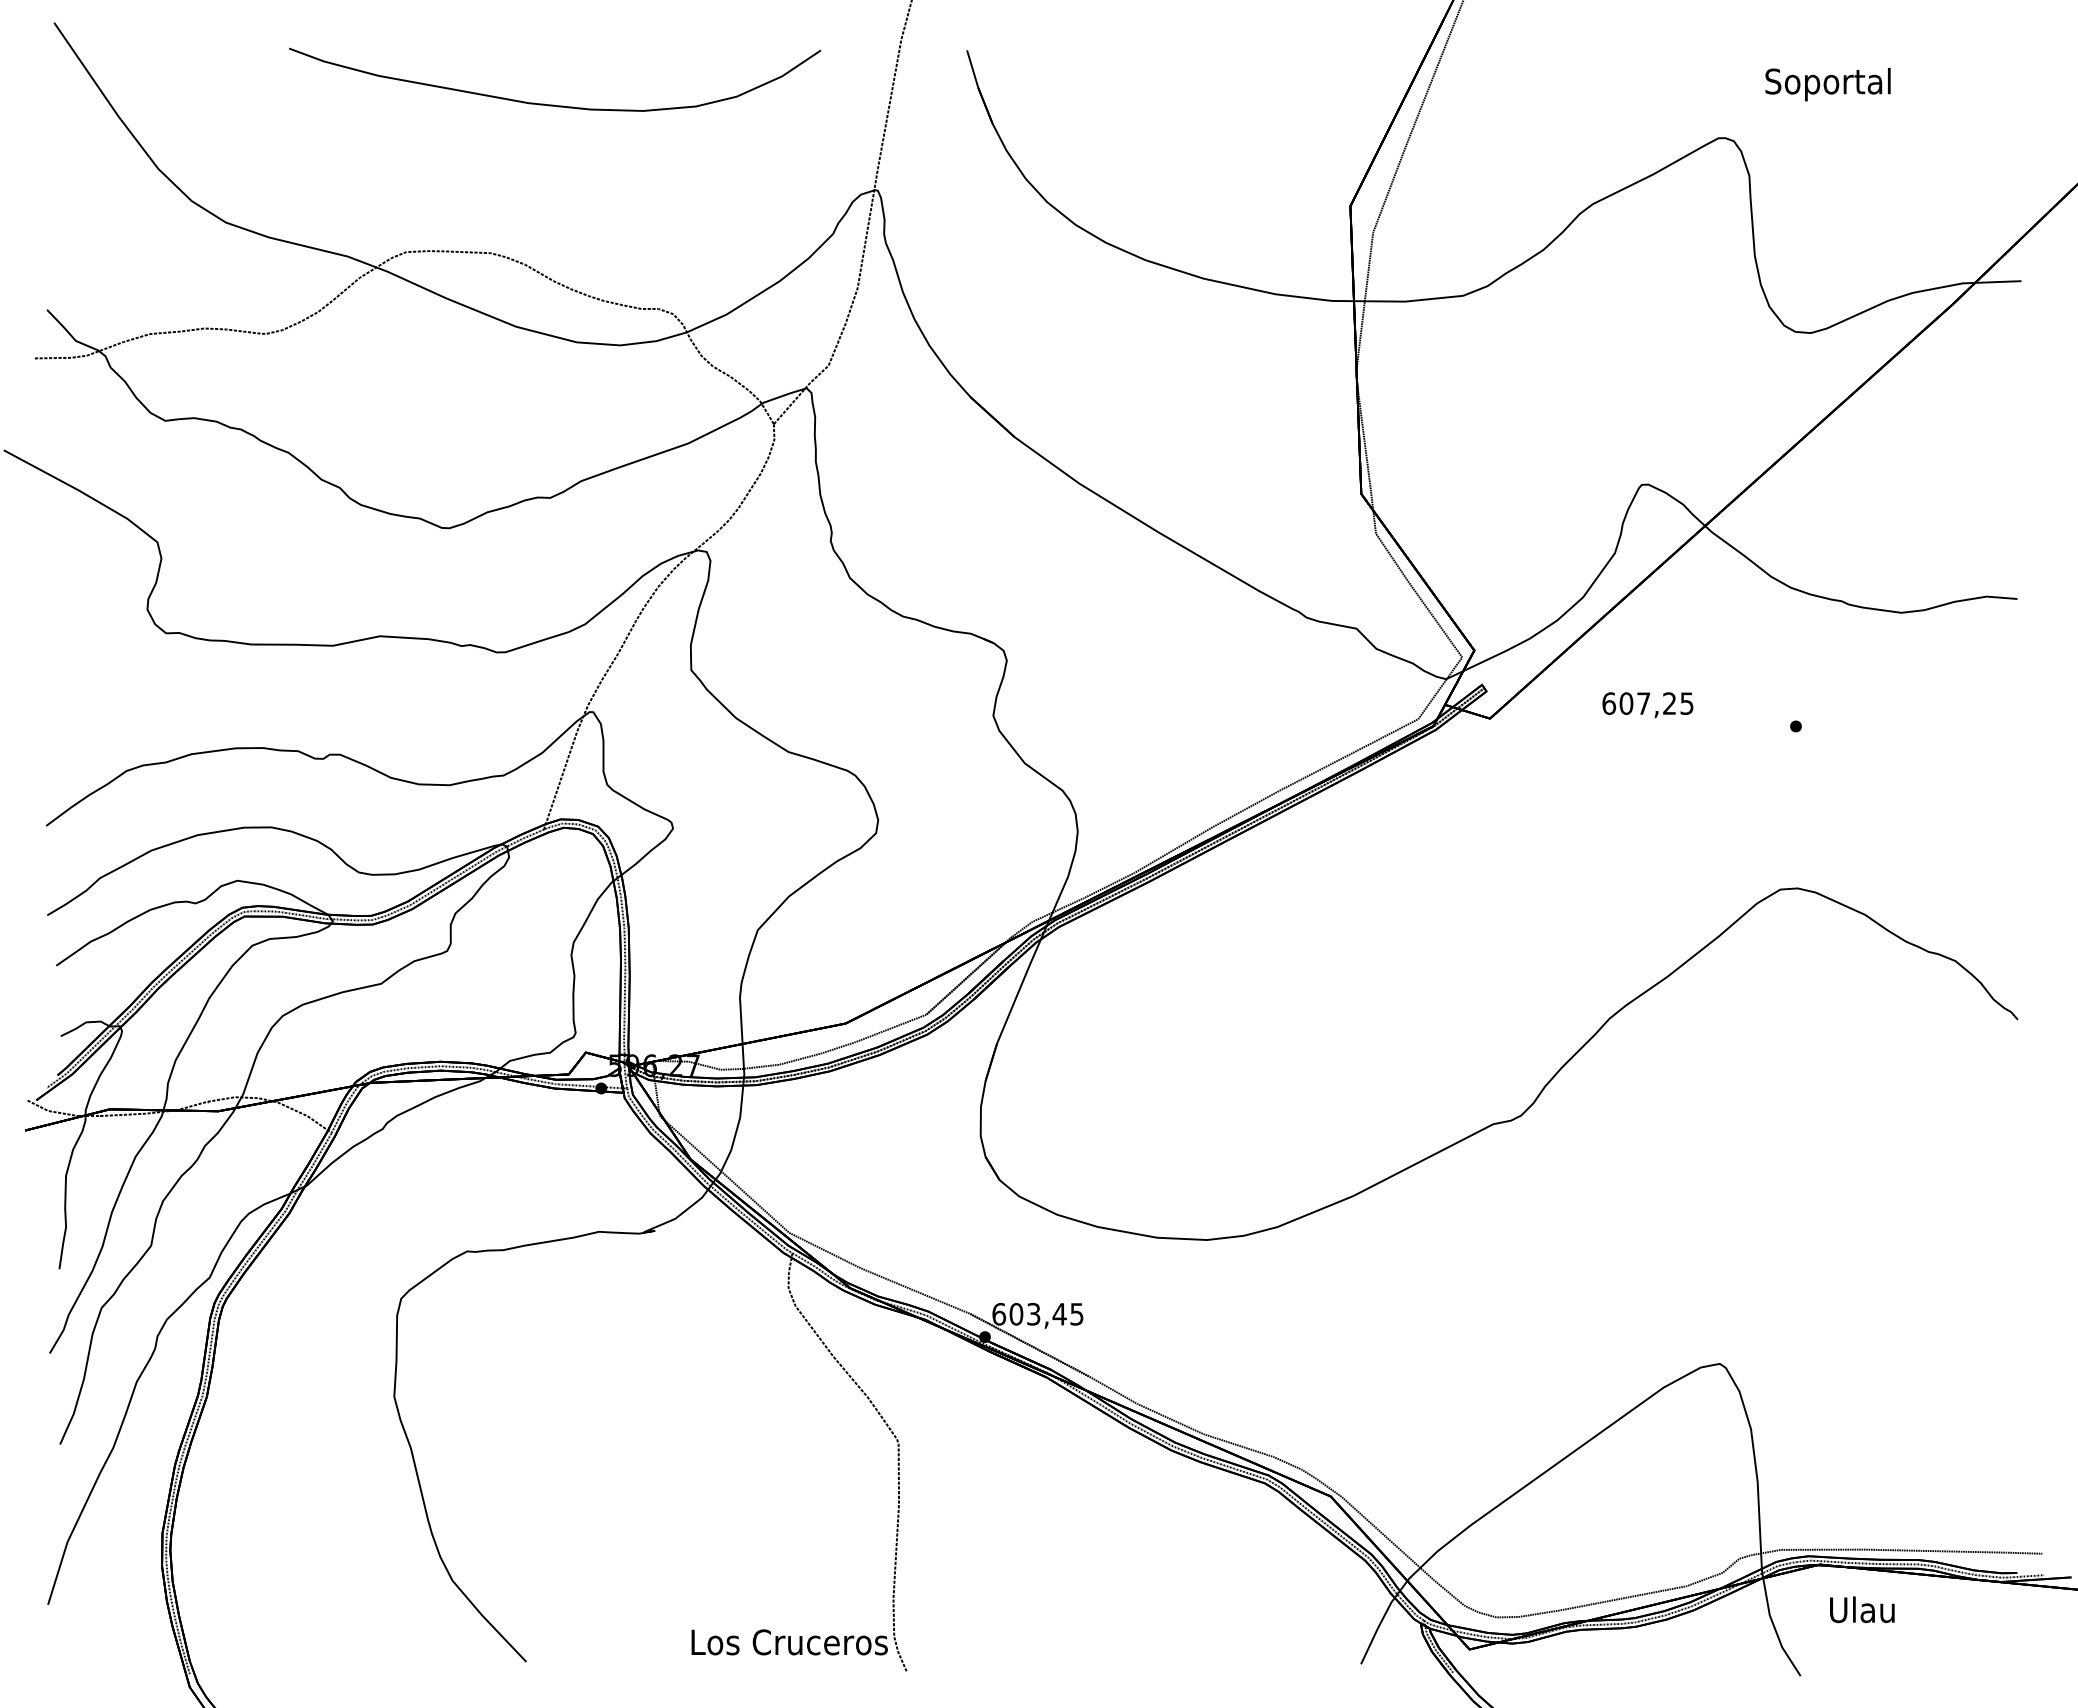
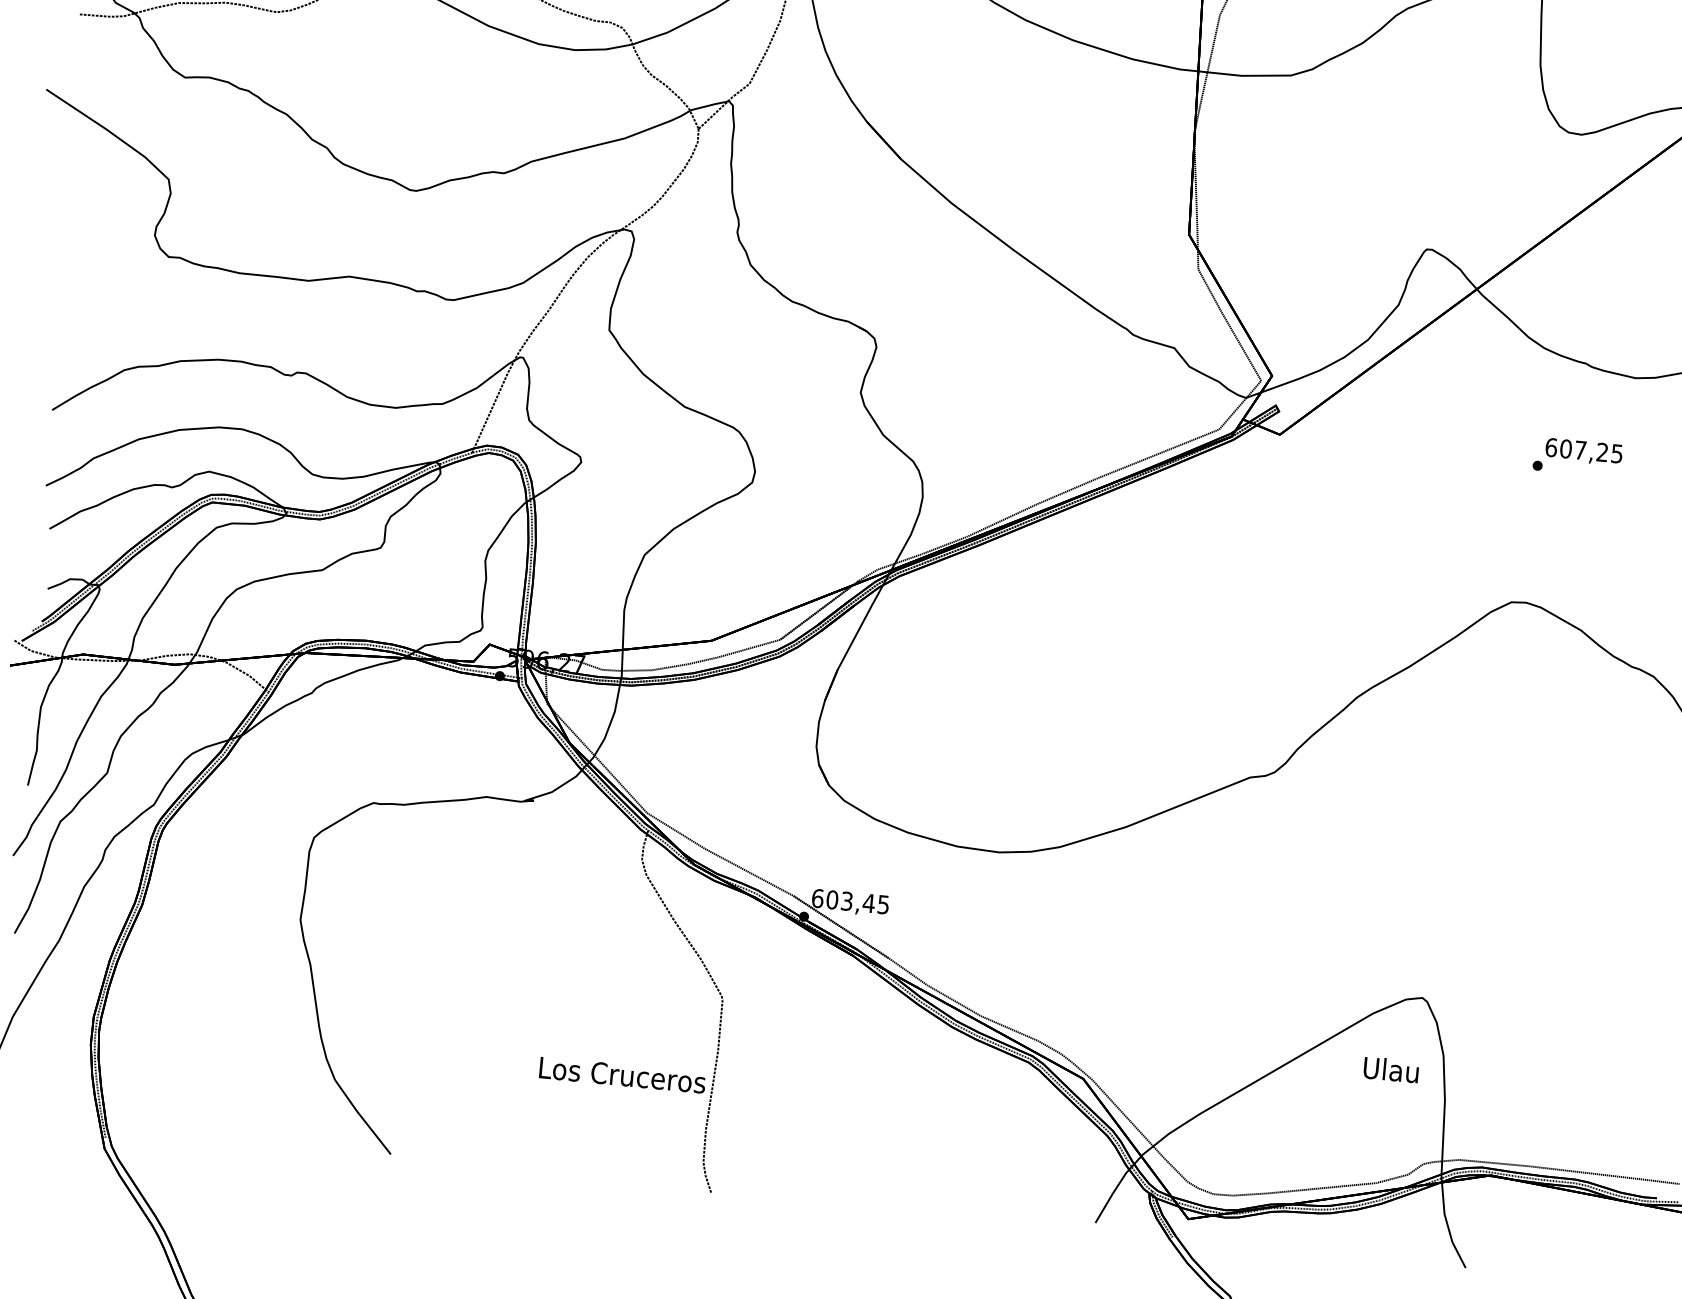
text: (1647, 705) -> (1583, 452), moved
text: (1862, 1609) -> (1391, 1069), moved
text: (789, 1642) -> (622, 1075), moved

